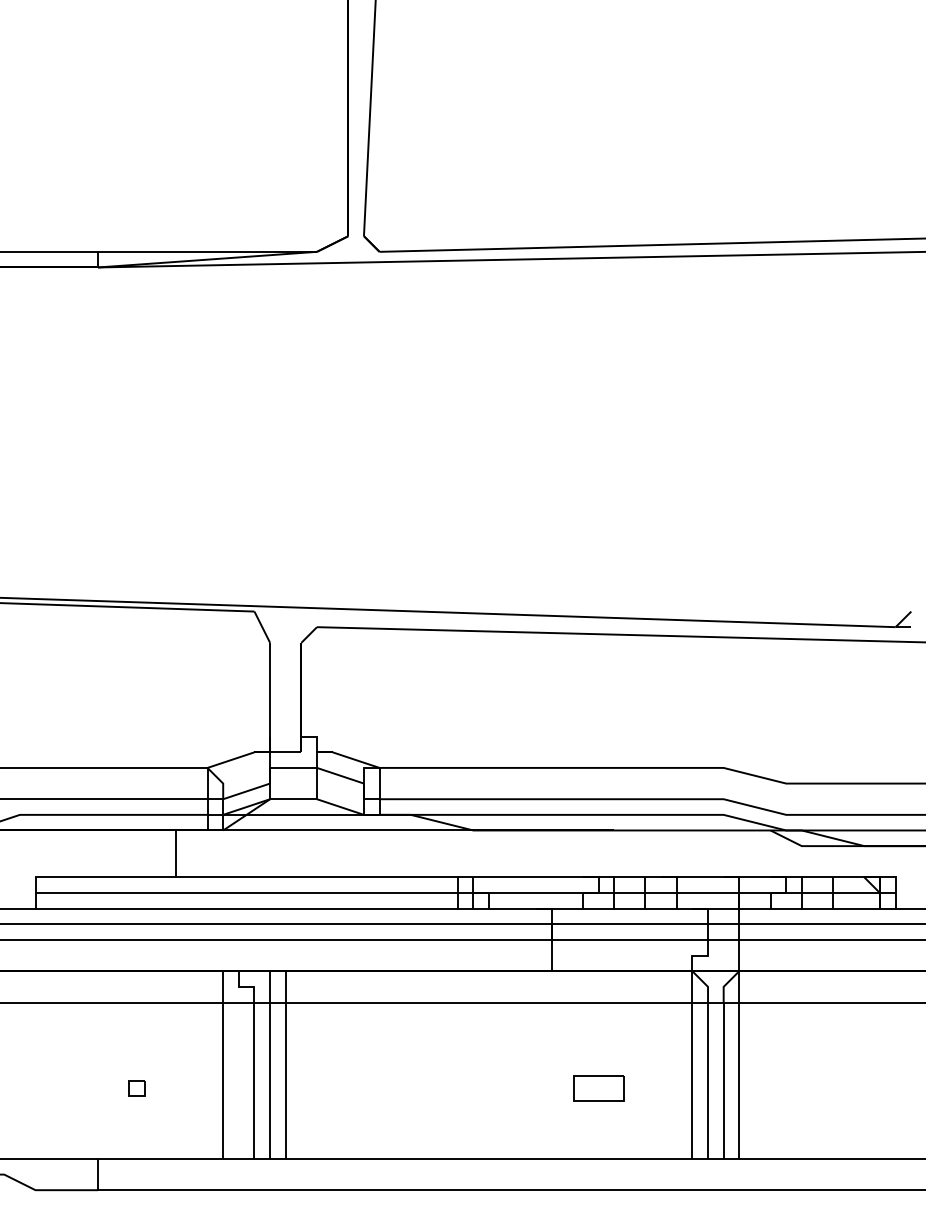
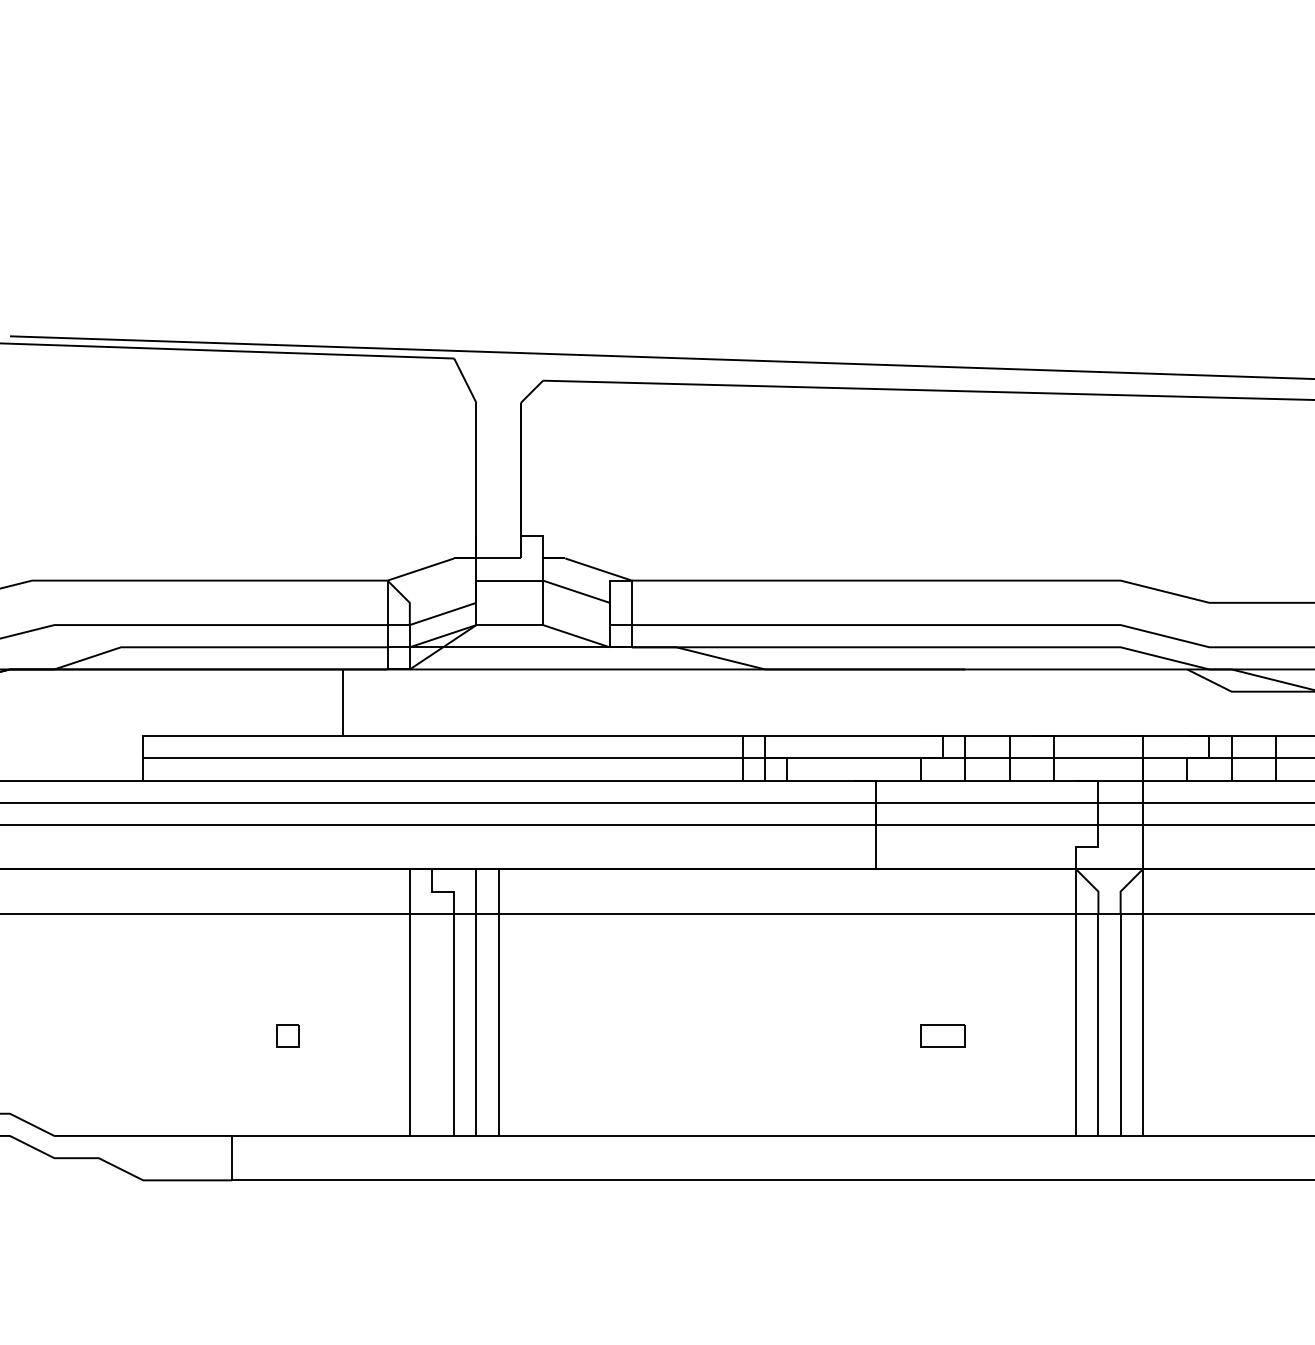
part: (598, 1088) -> (942, 1035), size x0.62

